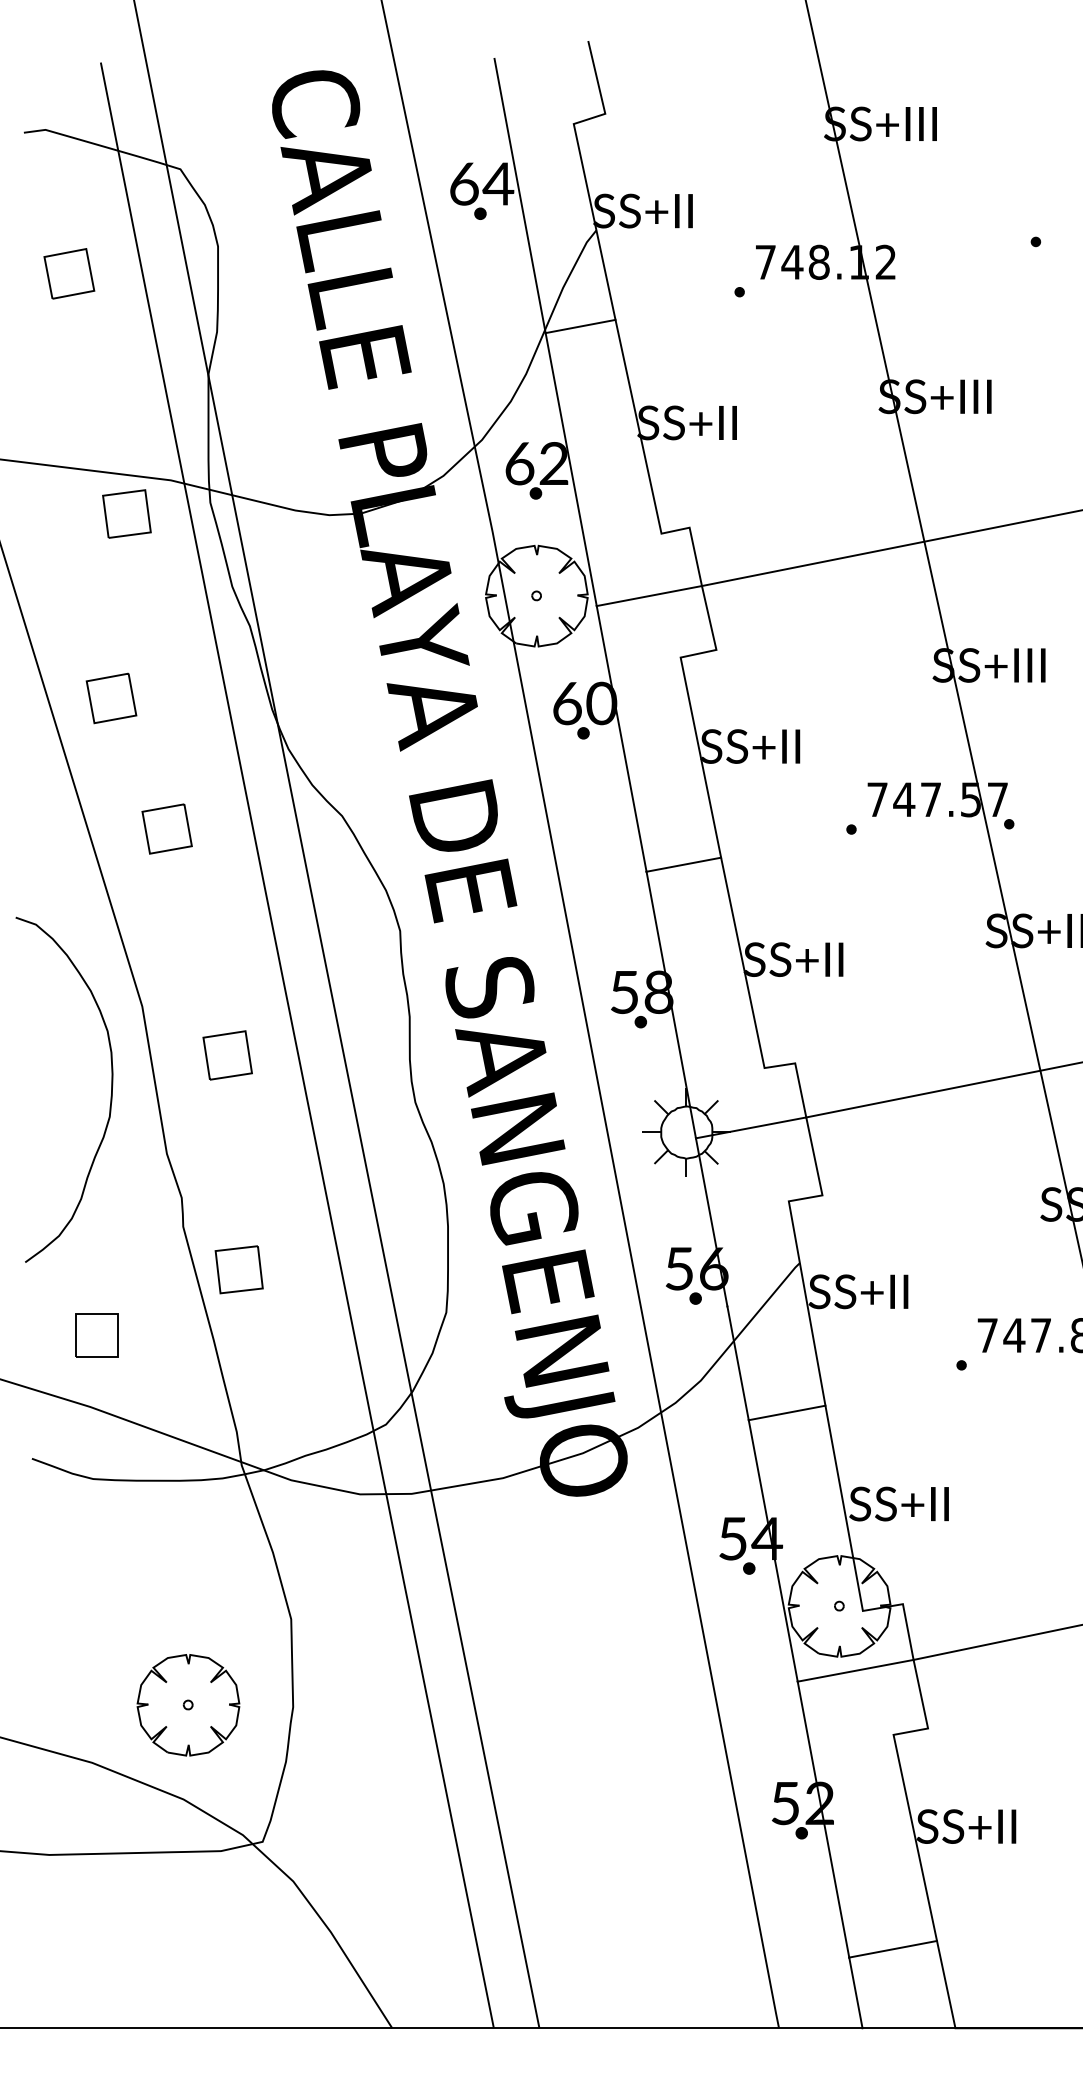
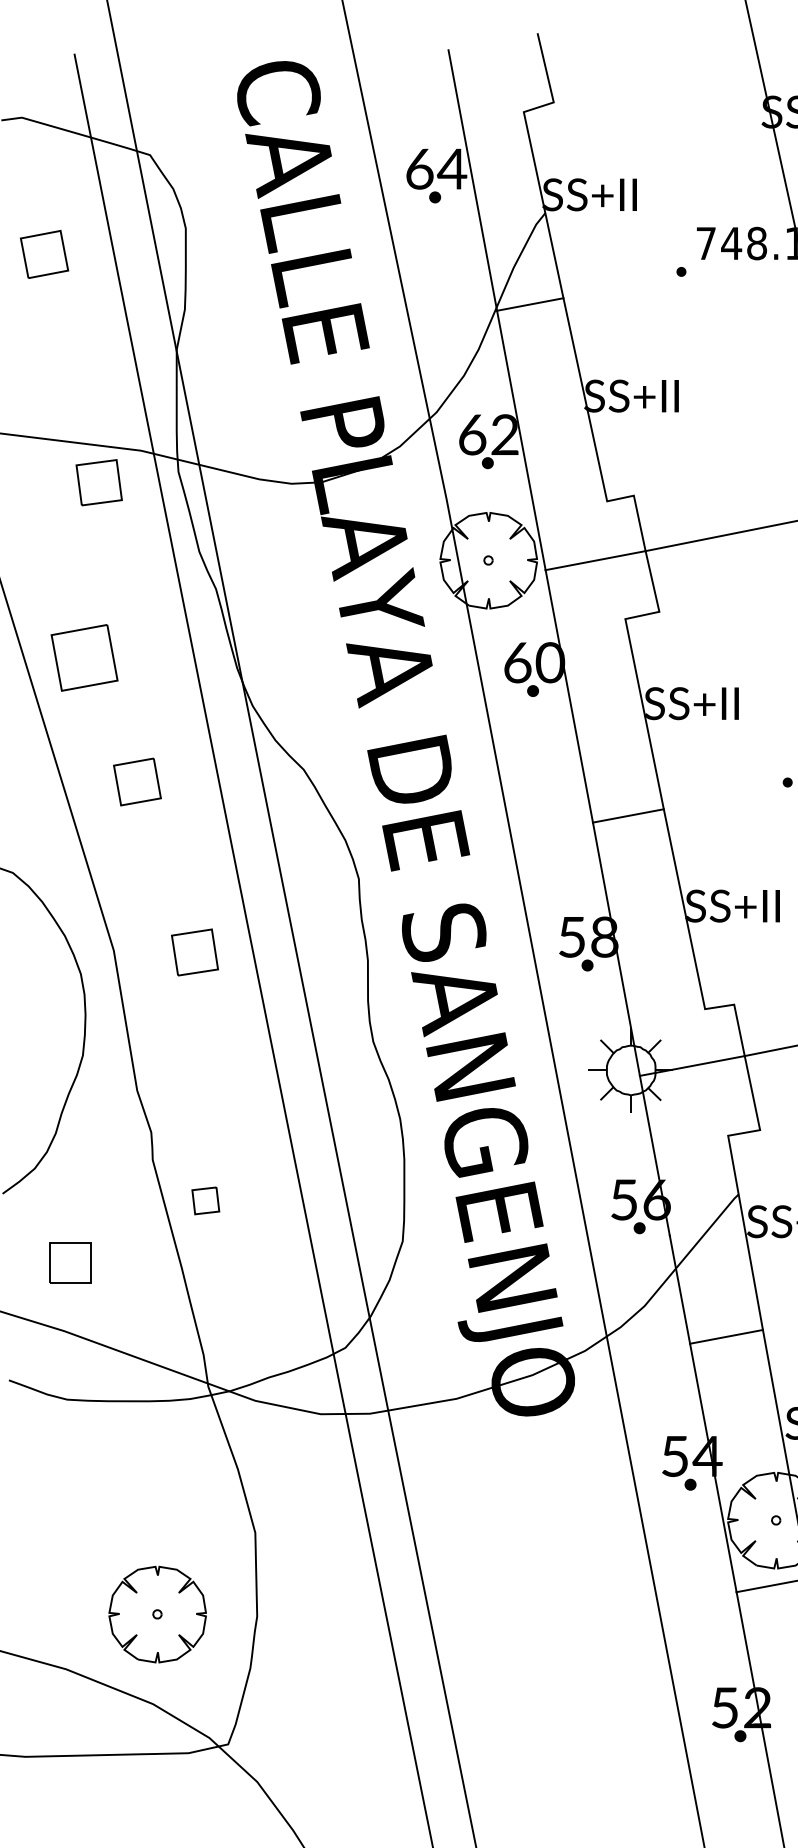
part: (111, 698) -> (84, 657), size x1.4
part: (227, 1055) -> (194, 952), moved
part: (238, 1269) -> (205, 1200), size x0.6

